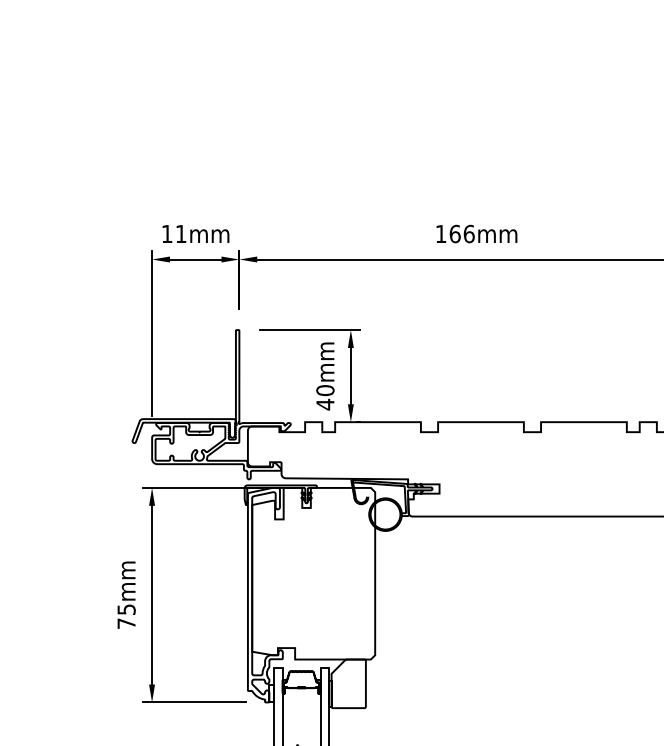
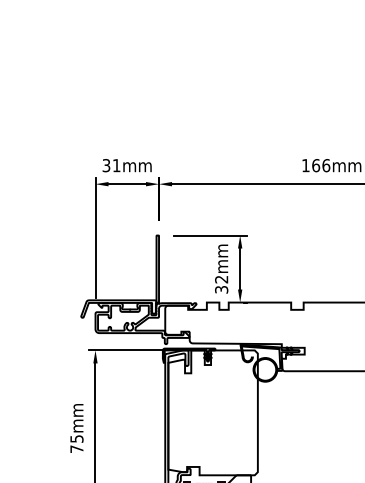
text: (167, 233) -> (106, 165), 11mm -> 31mm
text: (325, 397) -> (221, 284), 40mm -> 32mm

